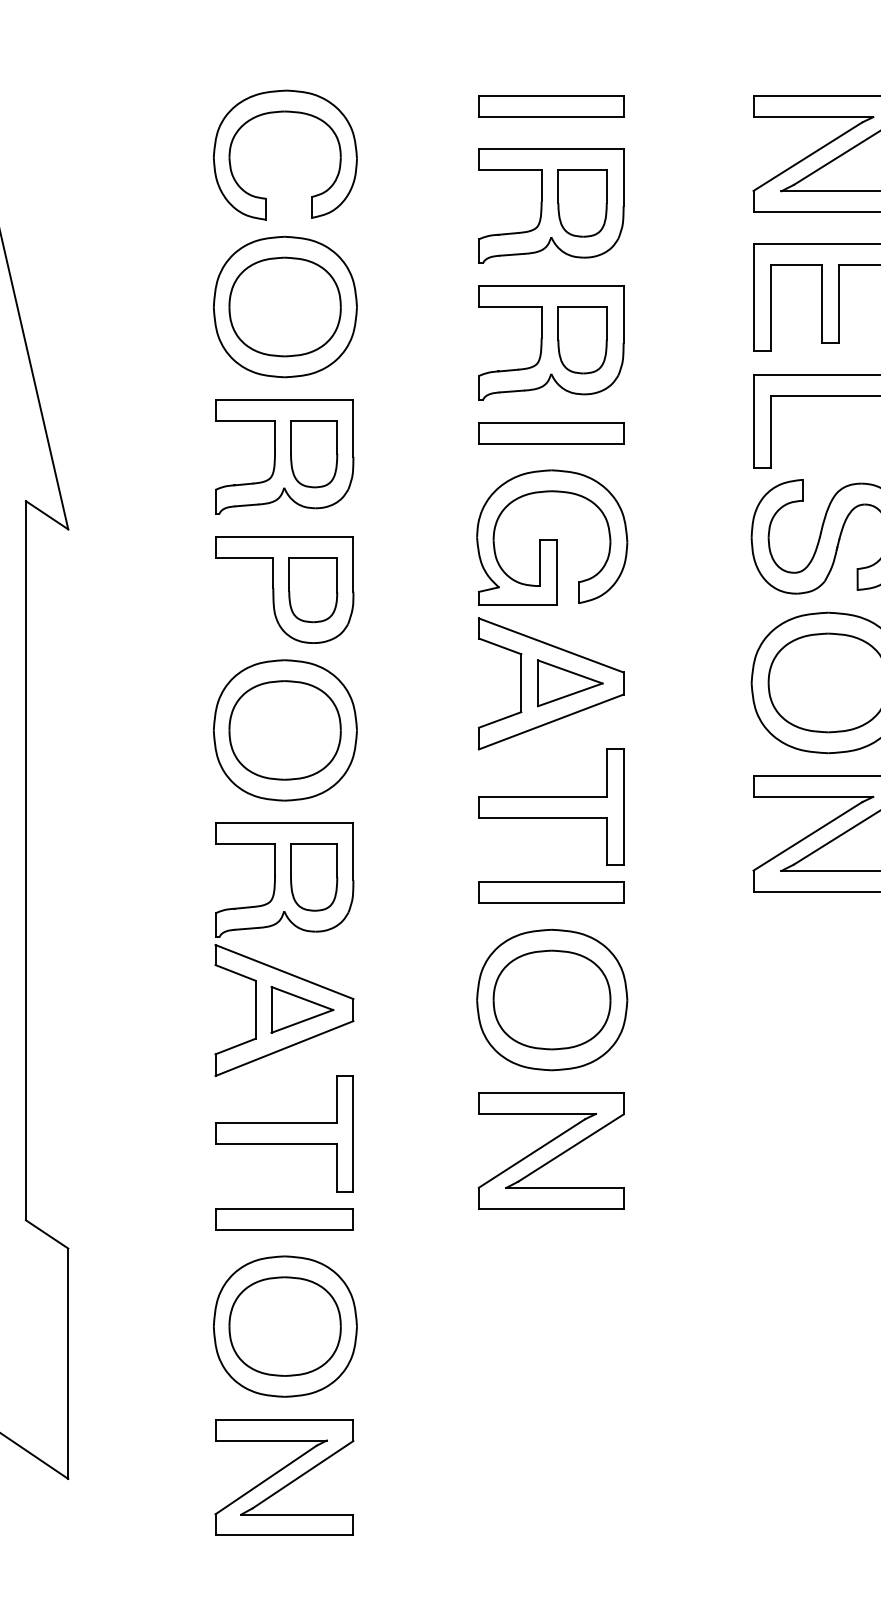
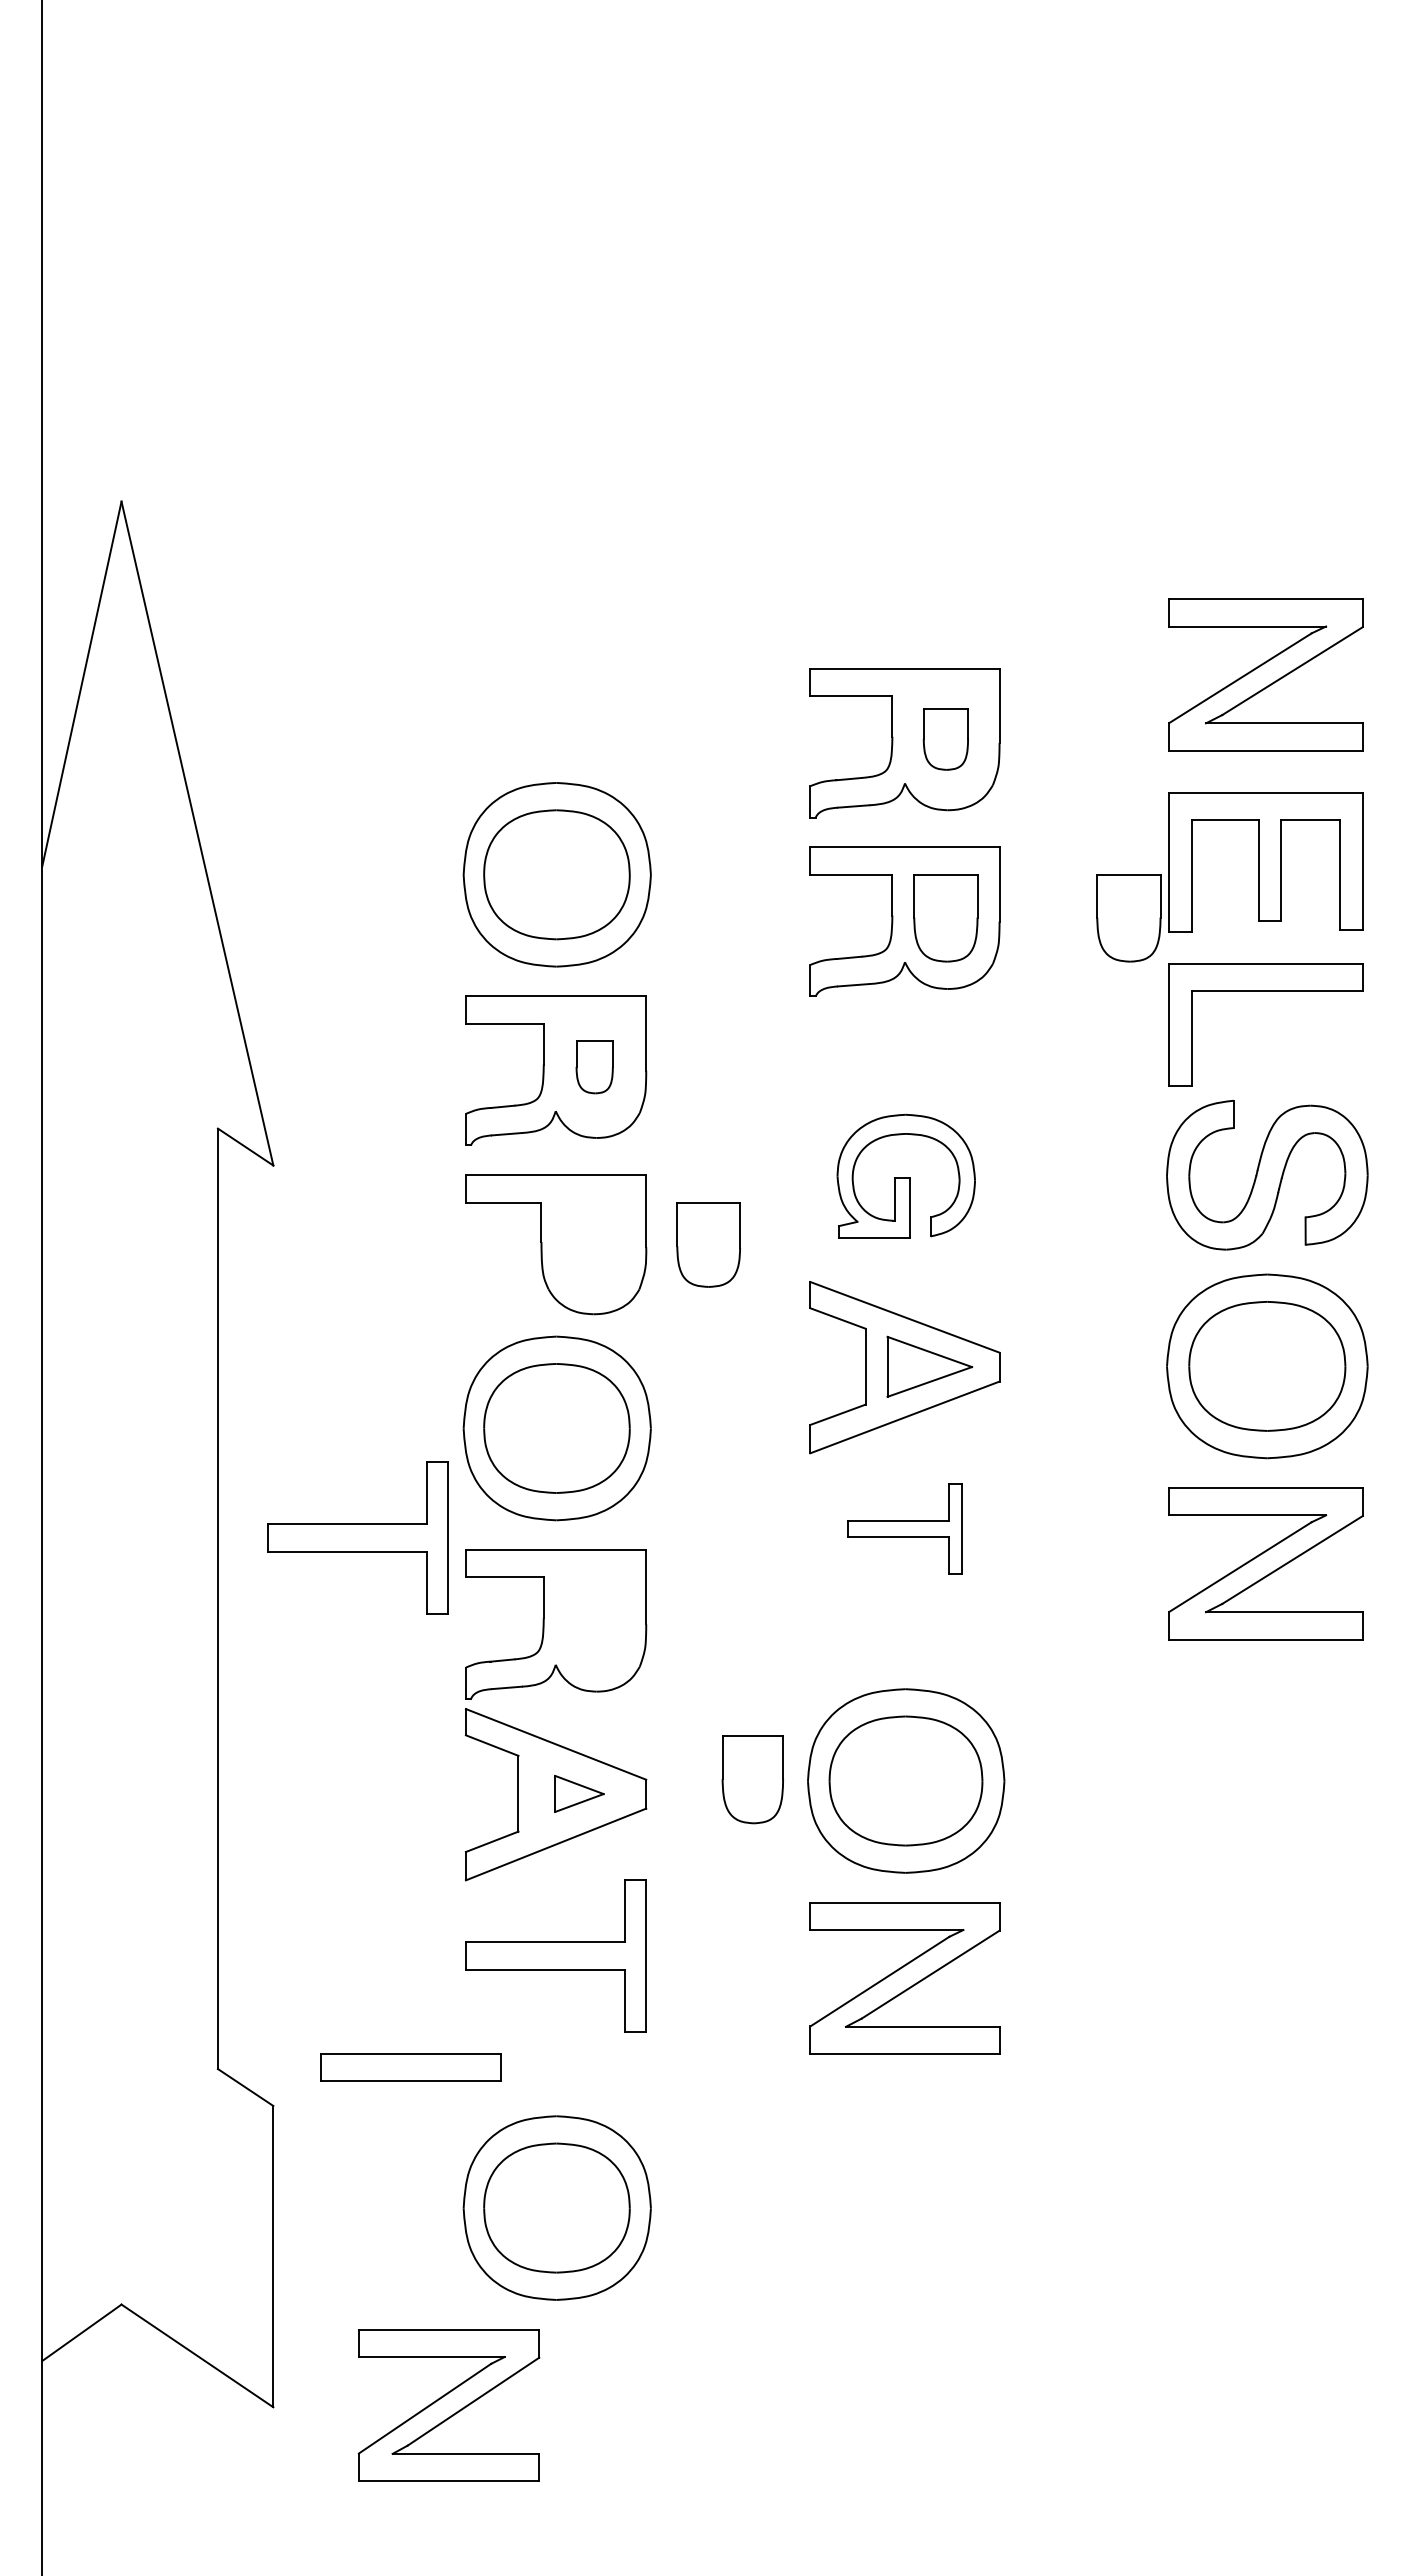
part: (550, 106) -> (904, 612), removed
part: (283, 112) -> (554, 620), removed
part: (582, 203) -> (945, 739), size x0.7
part: (722, 340) -> (1128, 918), added
part: (550, 432) -> (904, 1039), removed
part: (313, 454) -> (594, 1067), size x0.6
part: (552, 537) -> (906, 1176), size x0.7
part: (313, 589) -> (708, 1244), moved
part: (550, 806) -> (904, 1528), size x0.6
part: (132, 813) -> (357, 1537), added
part: (313, 877) -> (752, 1779), moved
part: (550, 892) -> (904, 1640), removed
part: (302, 1009) -> (579, 1793), size x0.6
part: (284, 1219) -> (410, 2067), moved
part: (284, 1477) -> (448, 2405), moved

